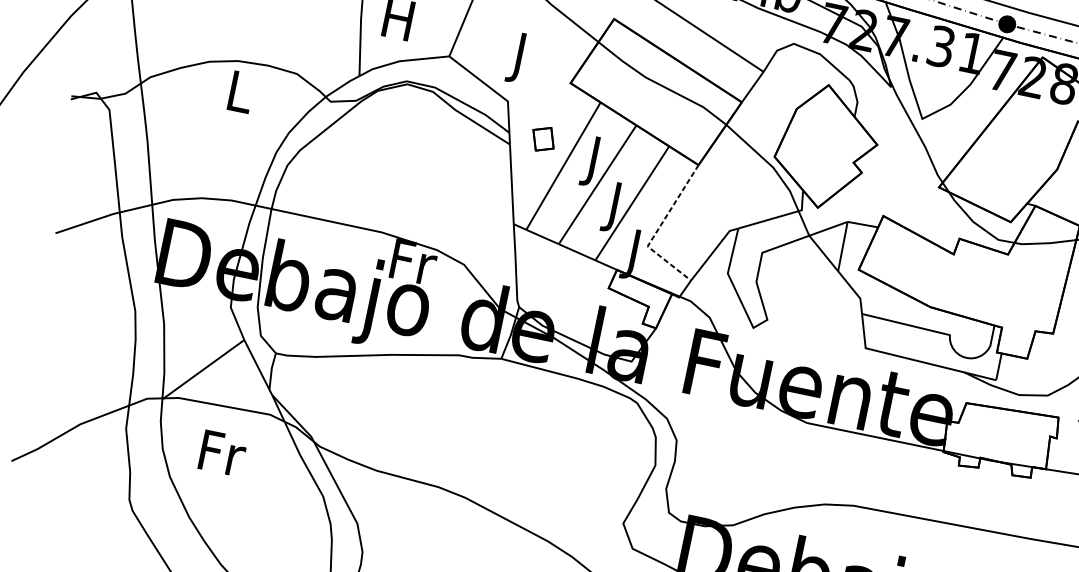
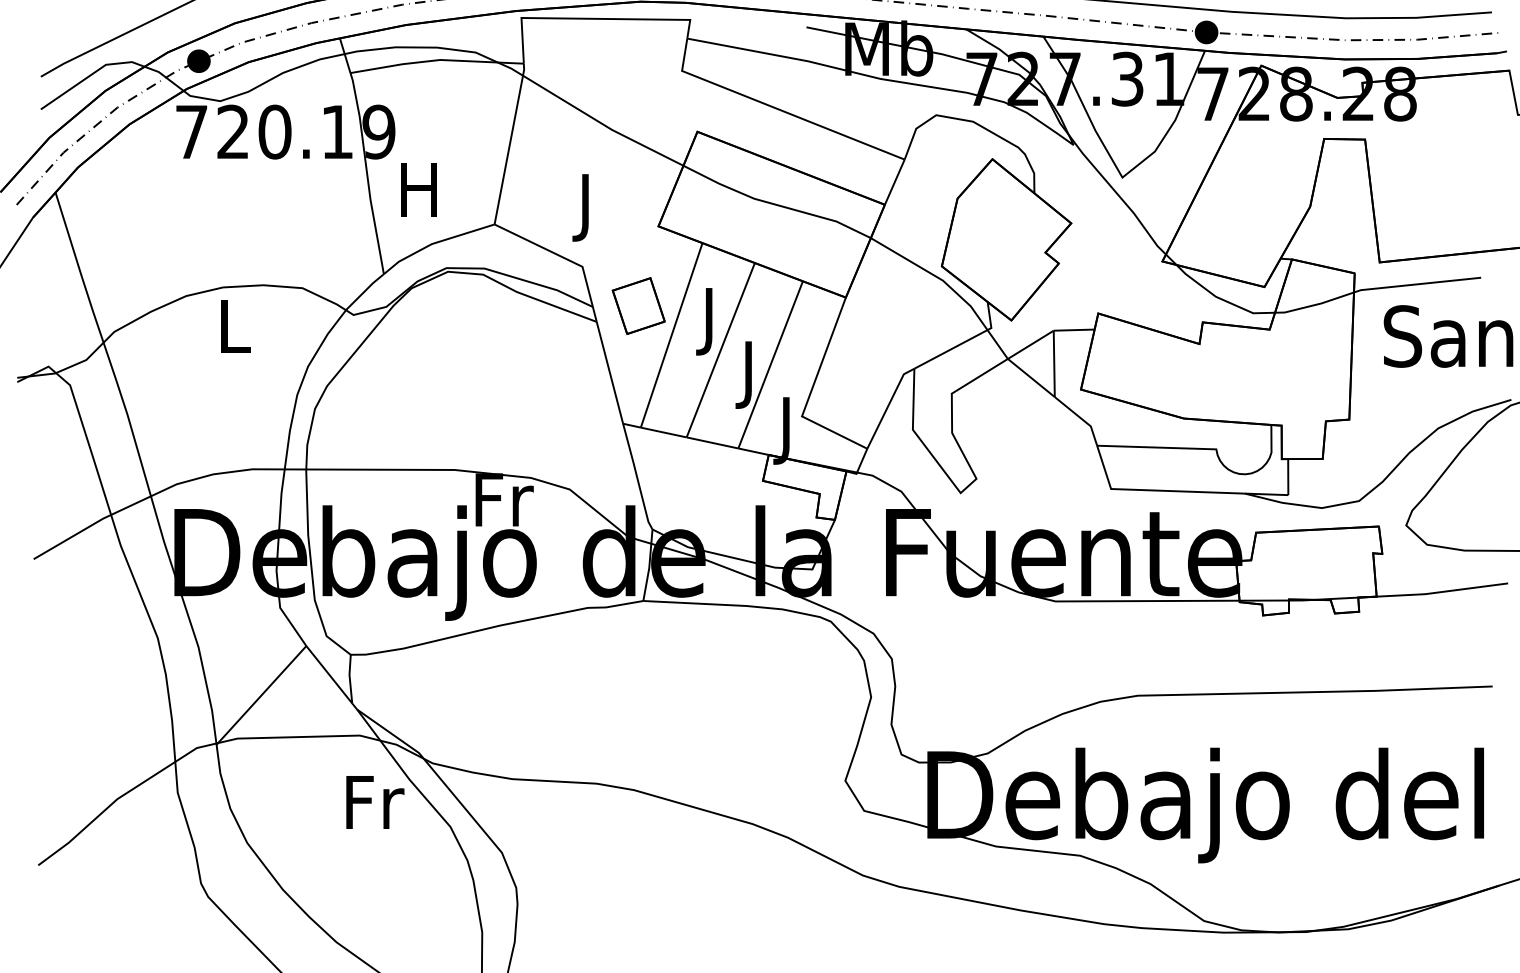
part: (543, 138) -> (638, 305), size x1.67
line: (658, 230) -> (811, 392), dashed -> solid
text: (223, 453) -> (375, 802), moved

